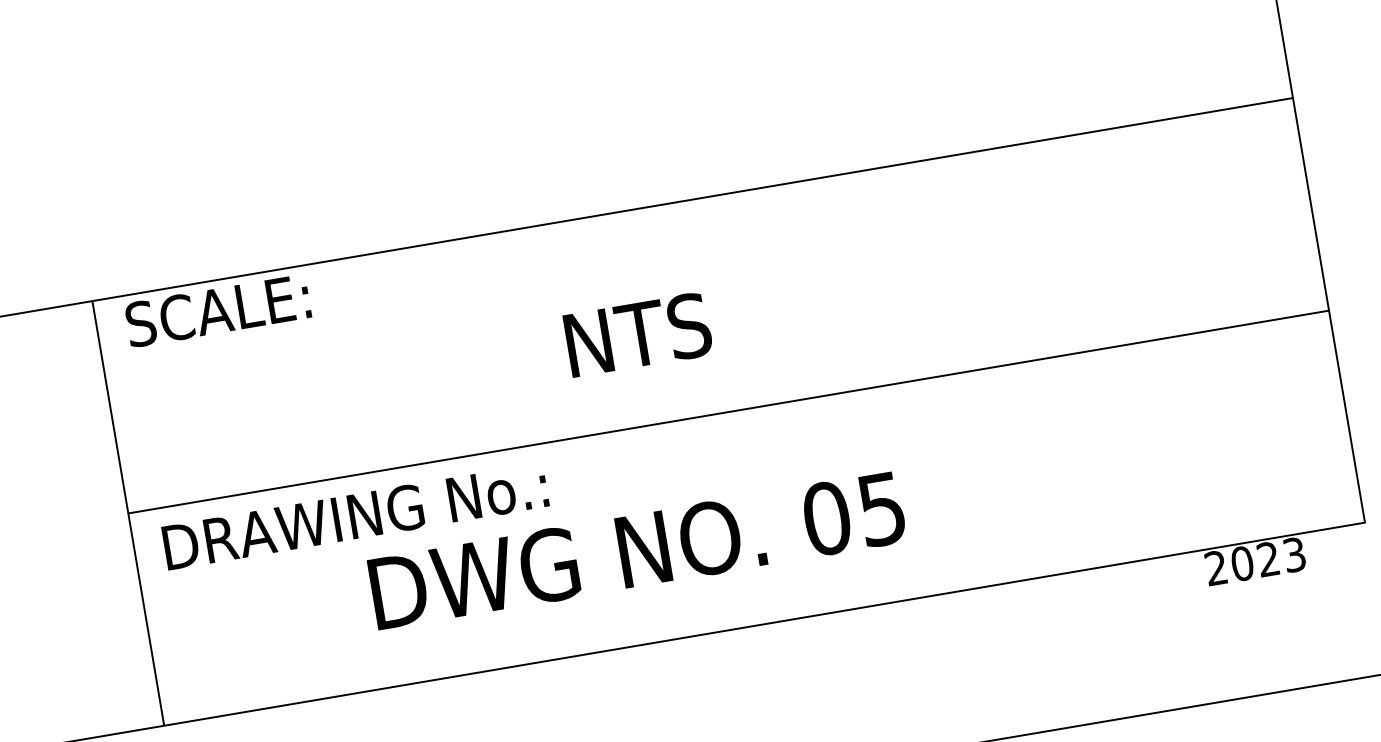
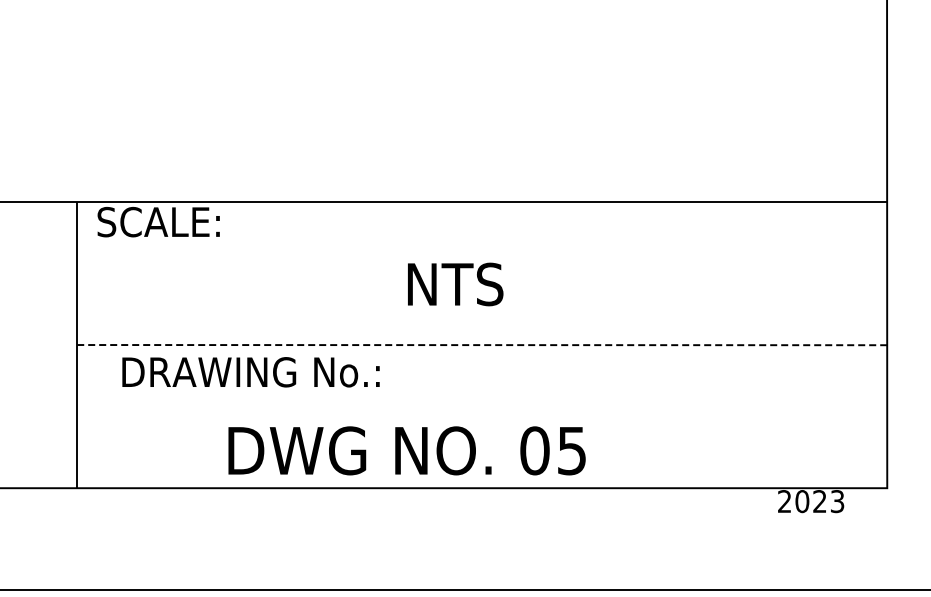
text: (638, 334) -> (455, 284), moved
line: (729, 412) -> (482, 345), solid -> dashed
text: (354, 517) -> (250, 372), moved
text: (636, 550) -> (406, 450), moved

